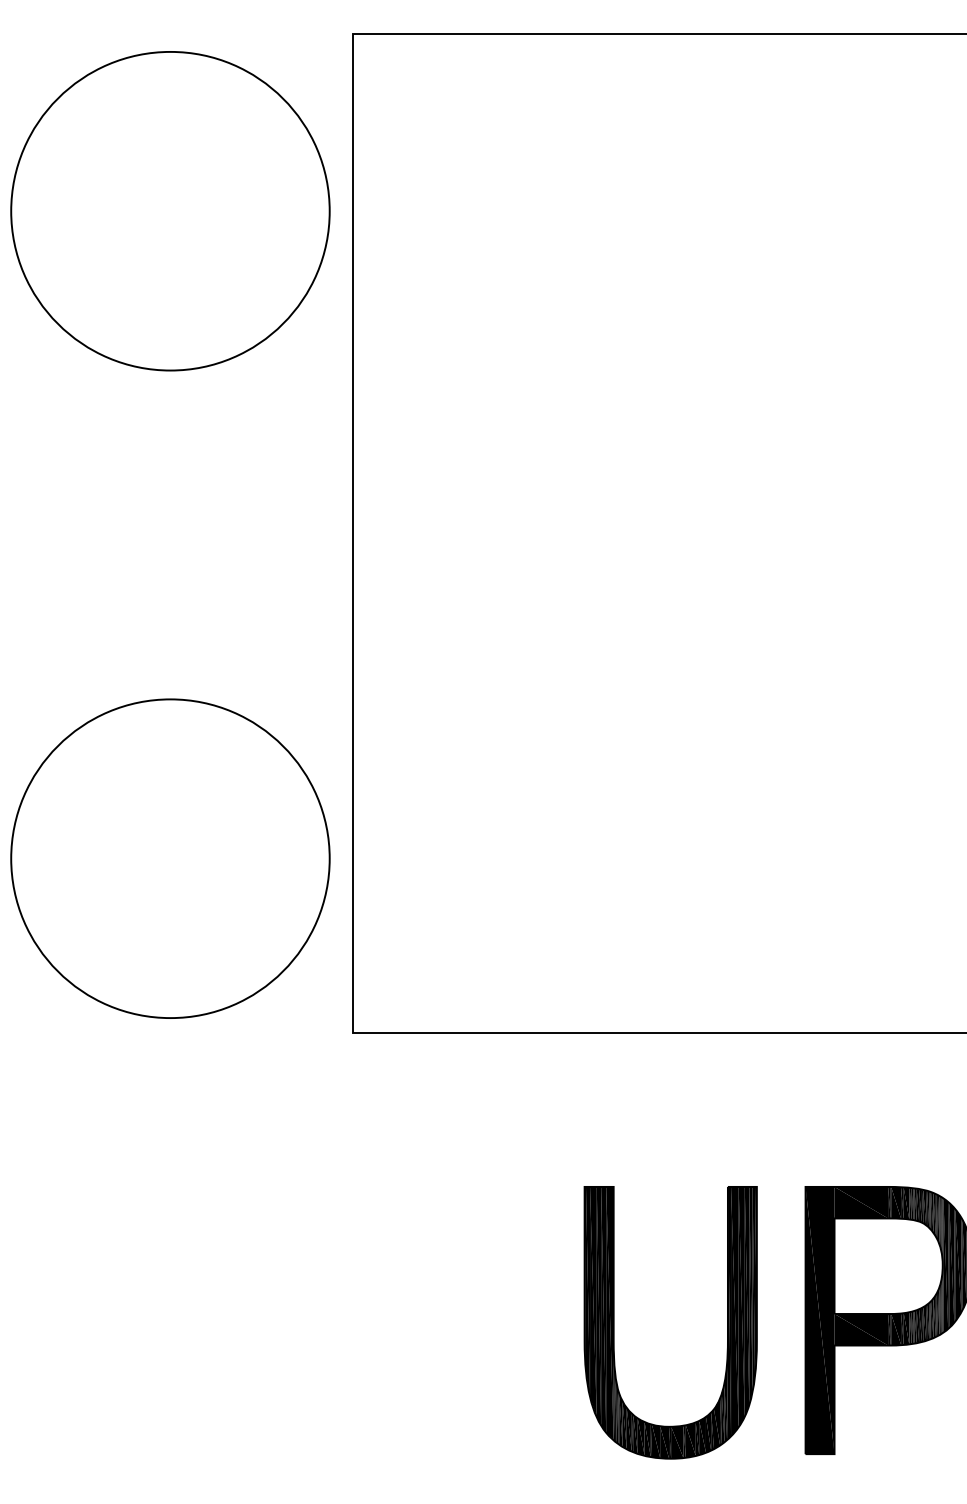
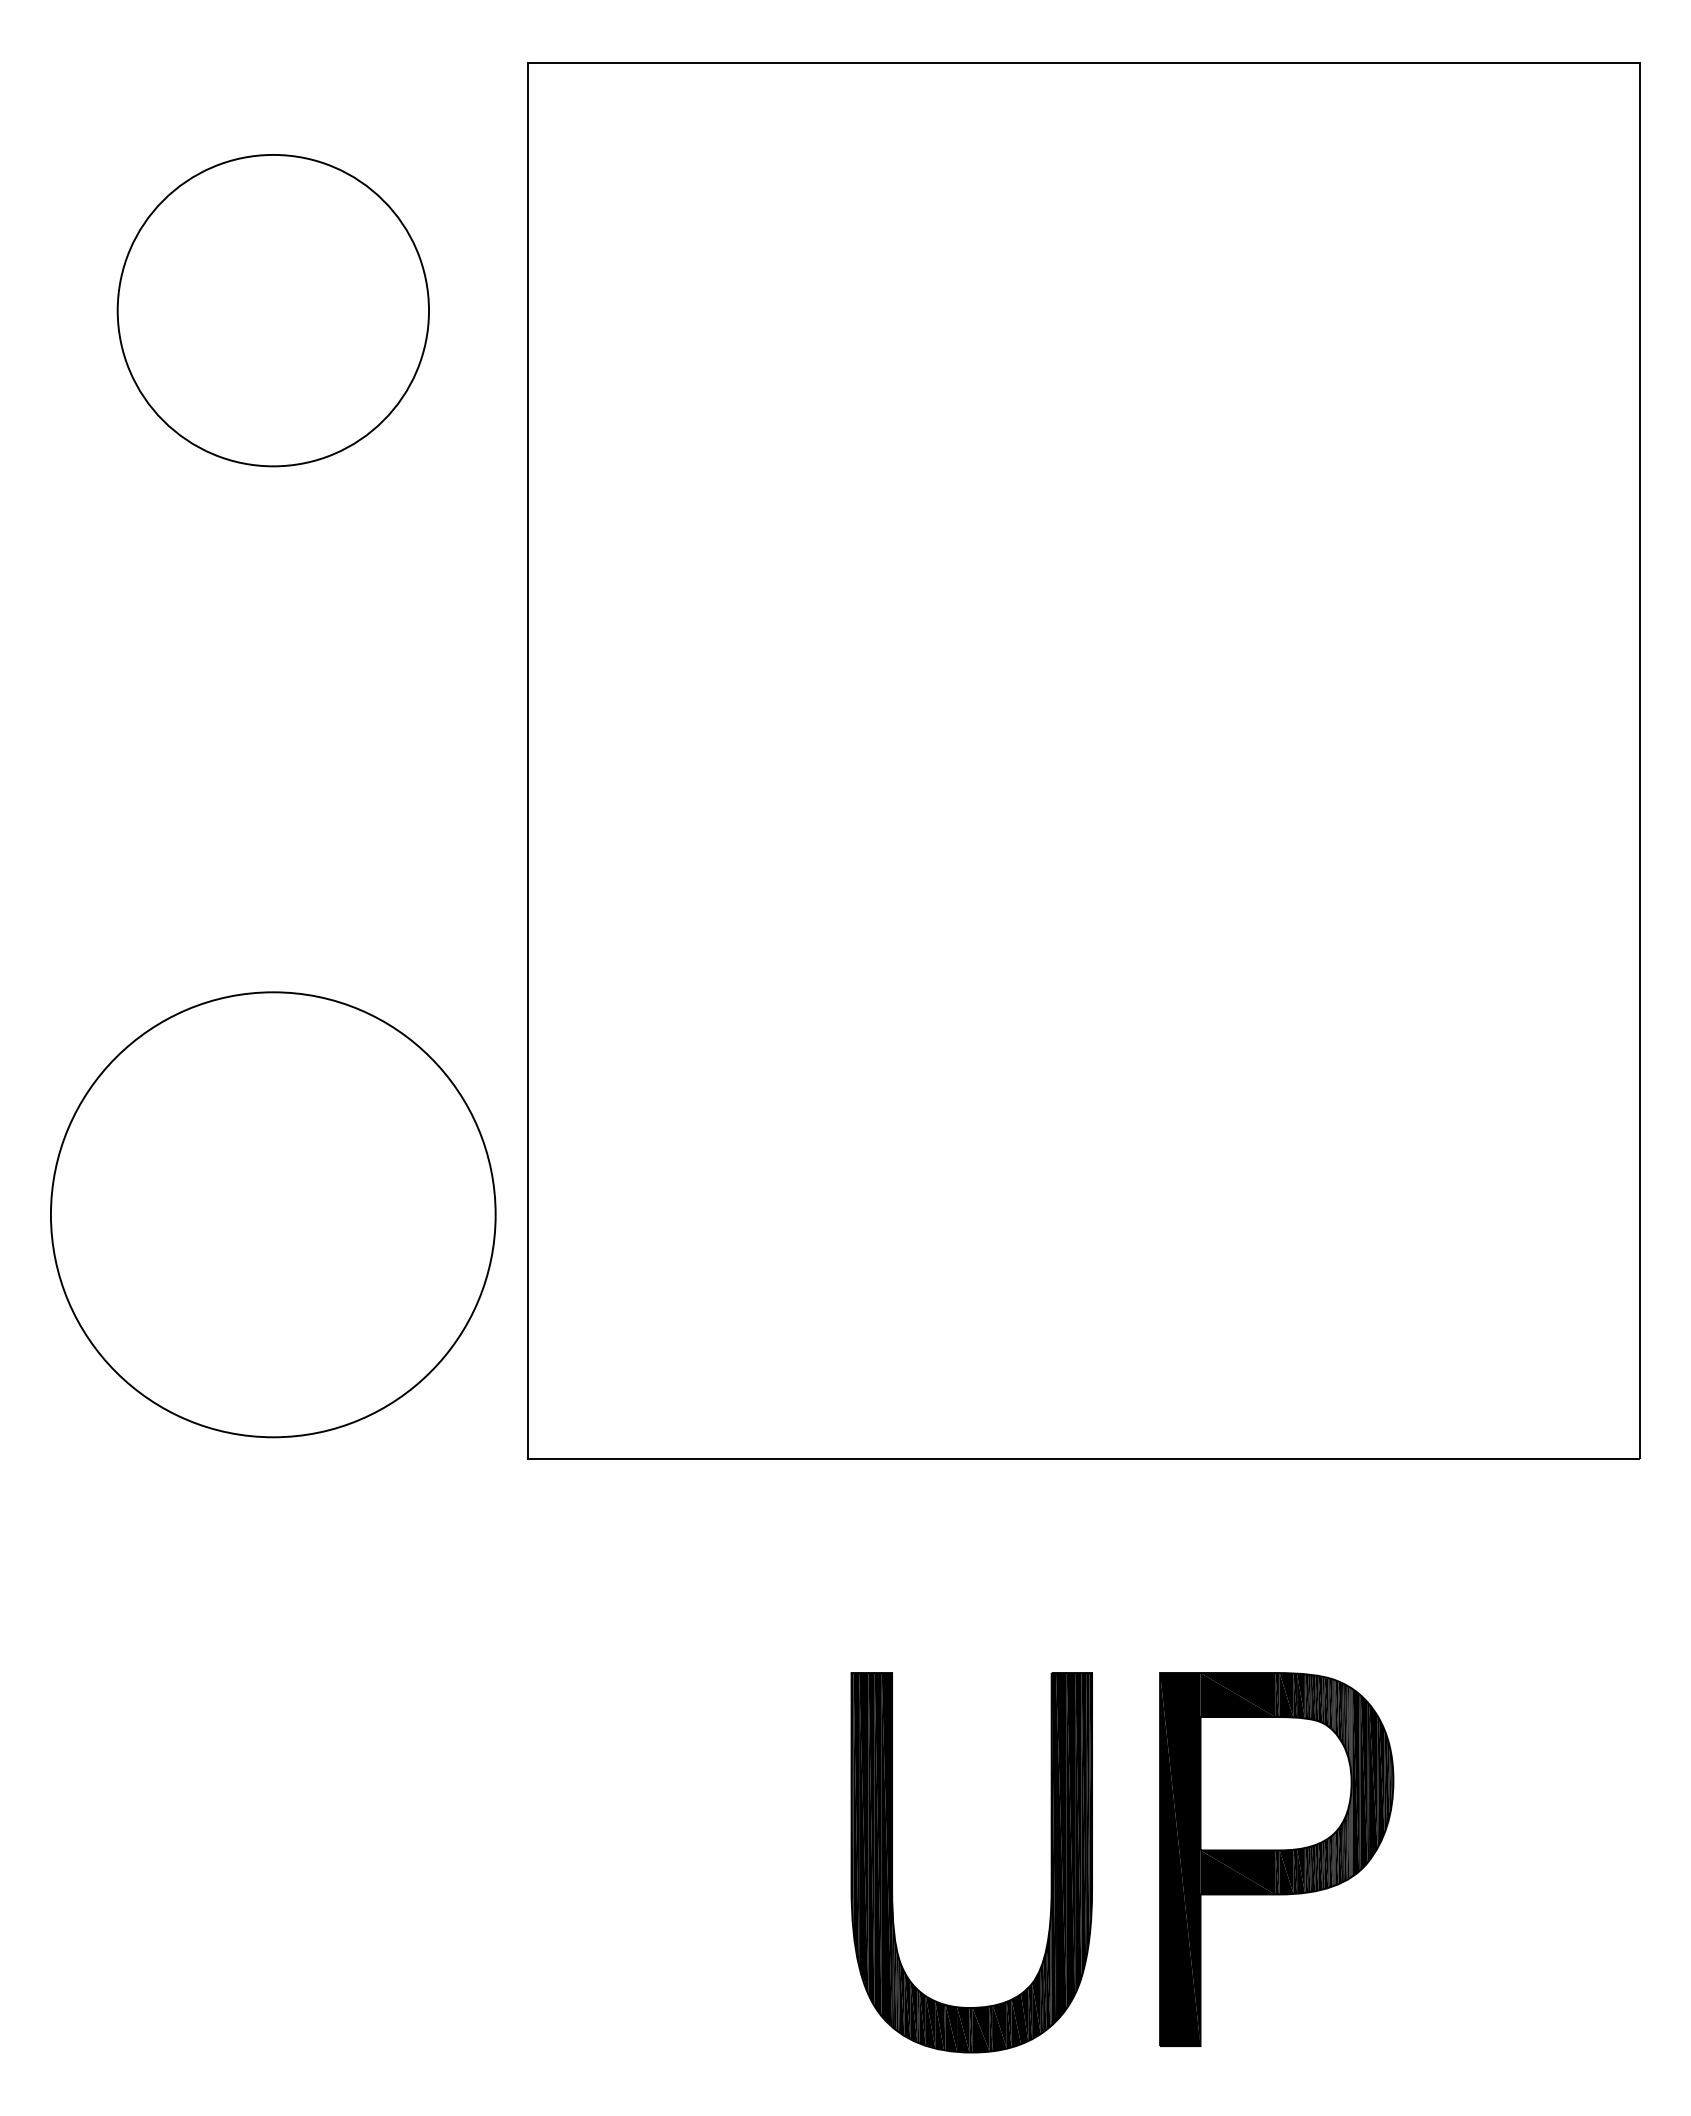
part: (170, 211) -> (273, 310), size x0.7

